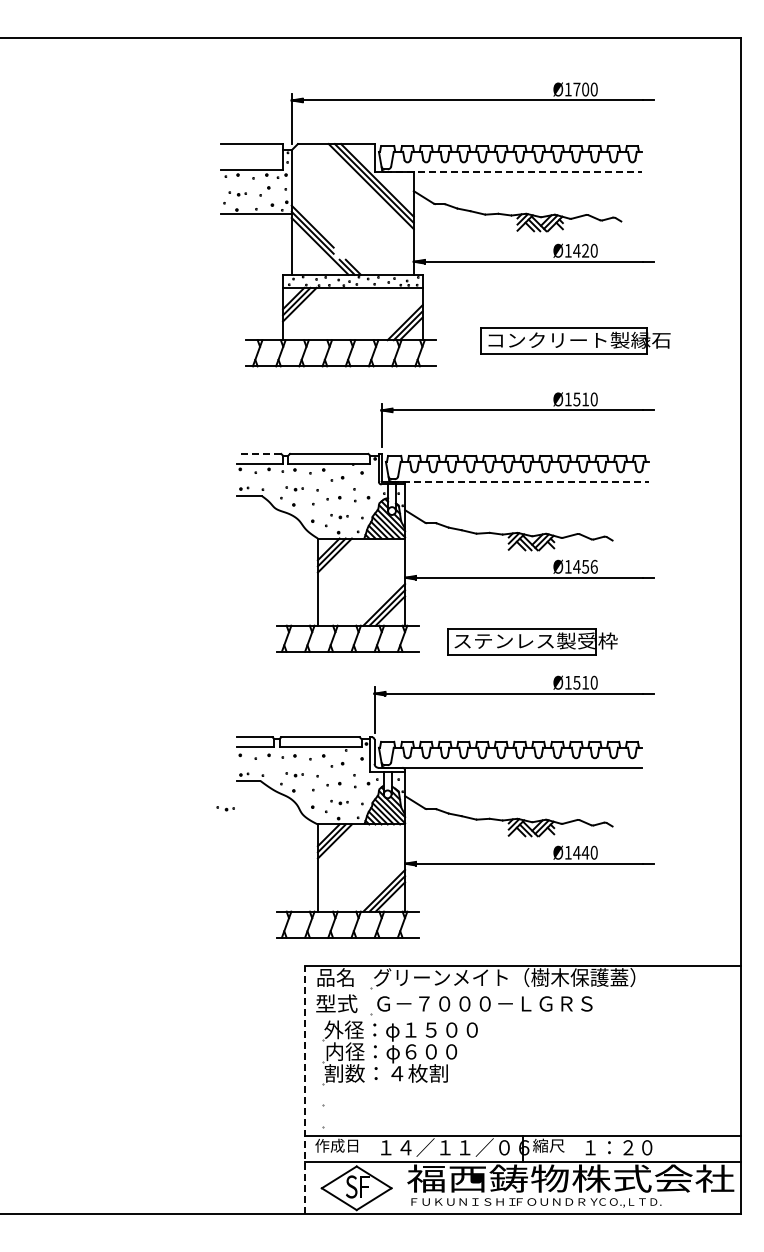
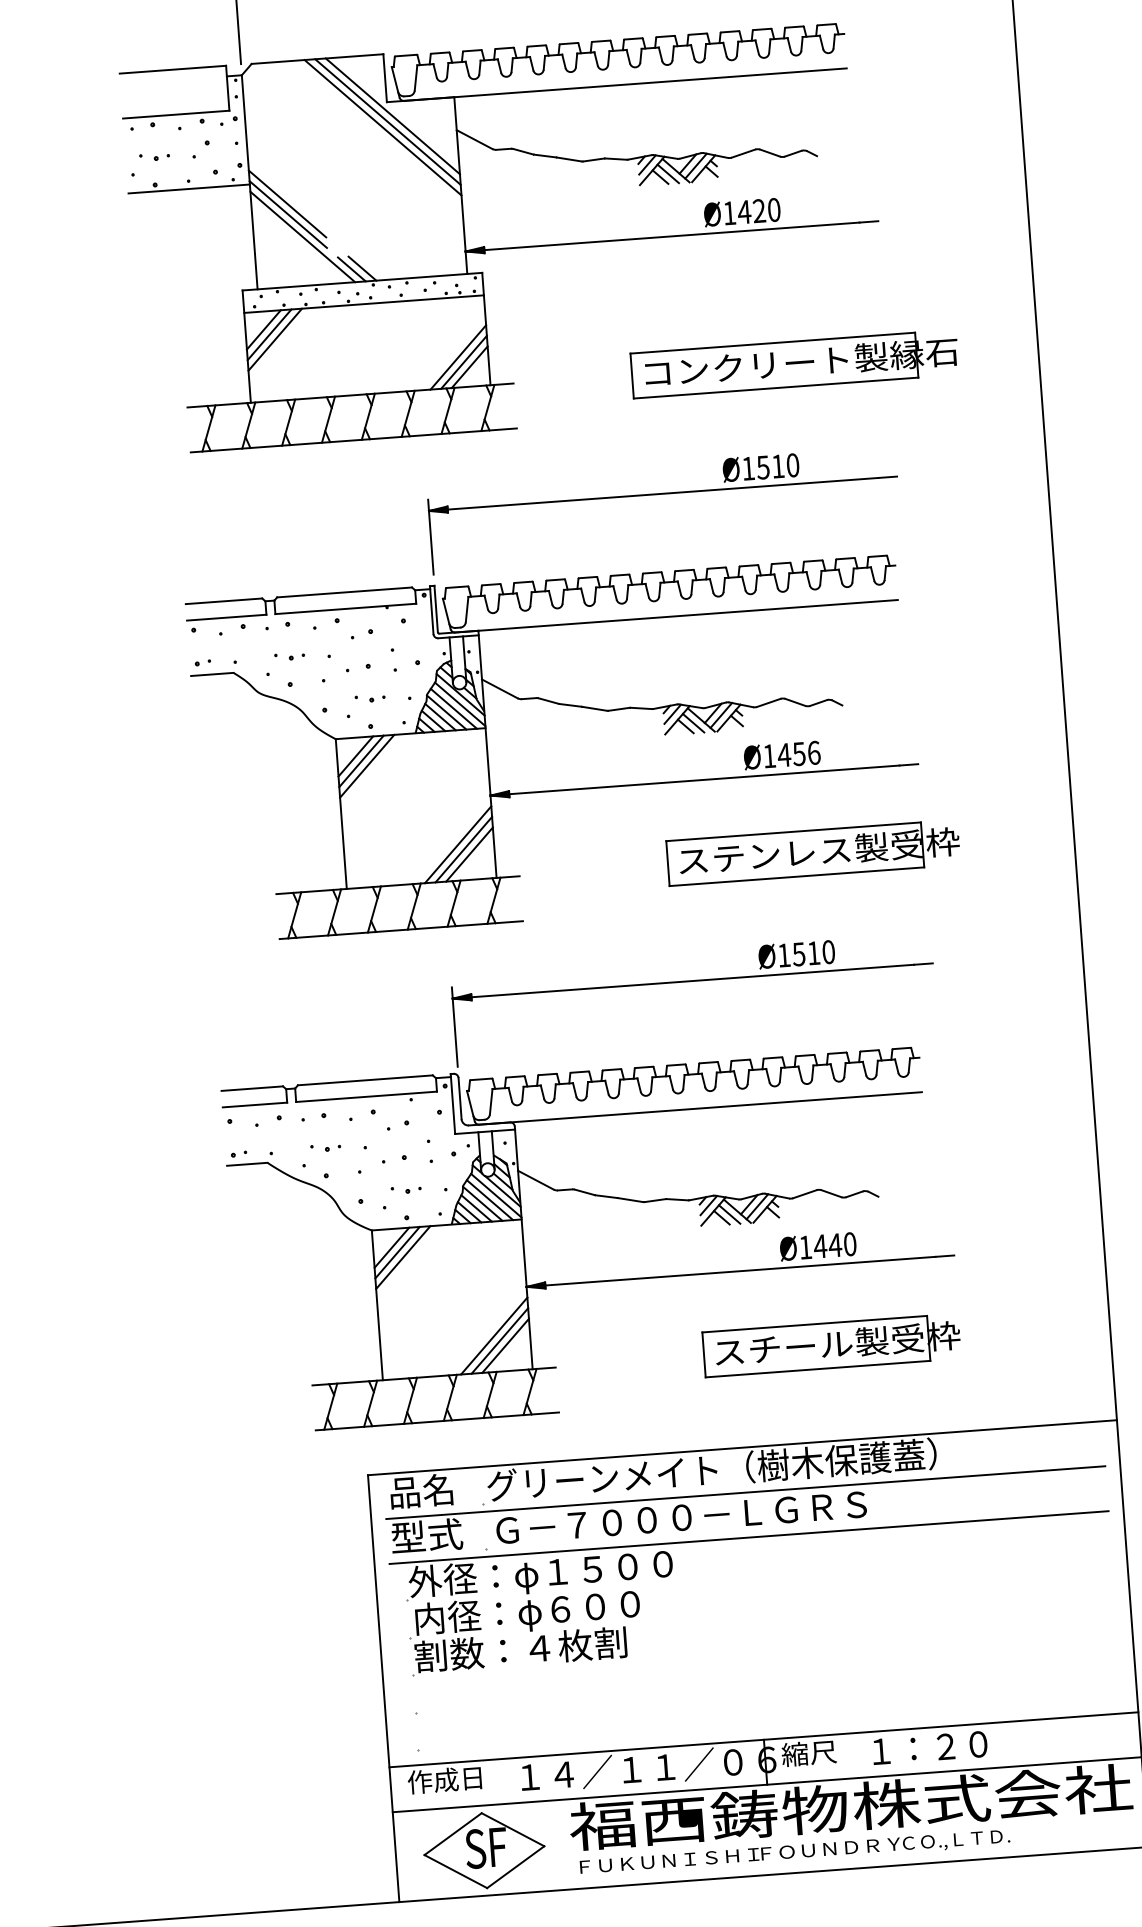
line: (513, 171) -> (625, 83), dashed -> solid
part: (575, 340) -> (794, 363), moved
line: (258, 453) -> (222, 600), dashed -> solid
line: (520, 481) -> (676, 615), dashed -> solid
part: (532, 641) -> (813, 852), moved
part: (225, 808) -> (211, 1214), removed
part: (578, 910) -> (830, 1345), added
line: (523, 992) -> (746, 1493), added
line: (523, 1018) -> (749, 1537), added
line: (305, 1089) -> (383, 1687), dashed -> solid

